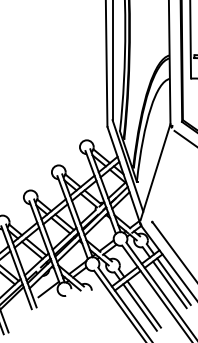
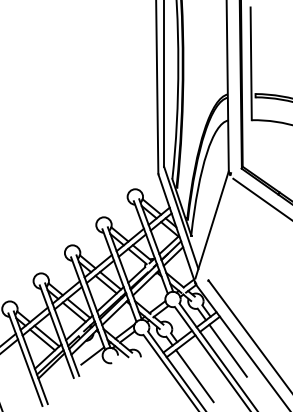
line: (173, 281) -> (232, 347), removed
line: (144, 304) -> (199, 372), removed

